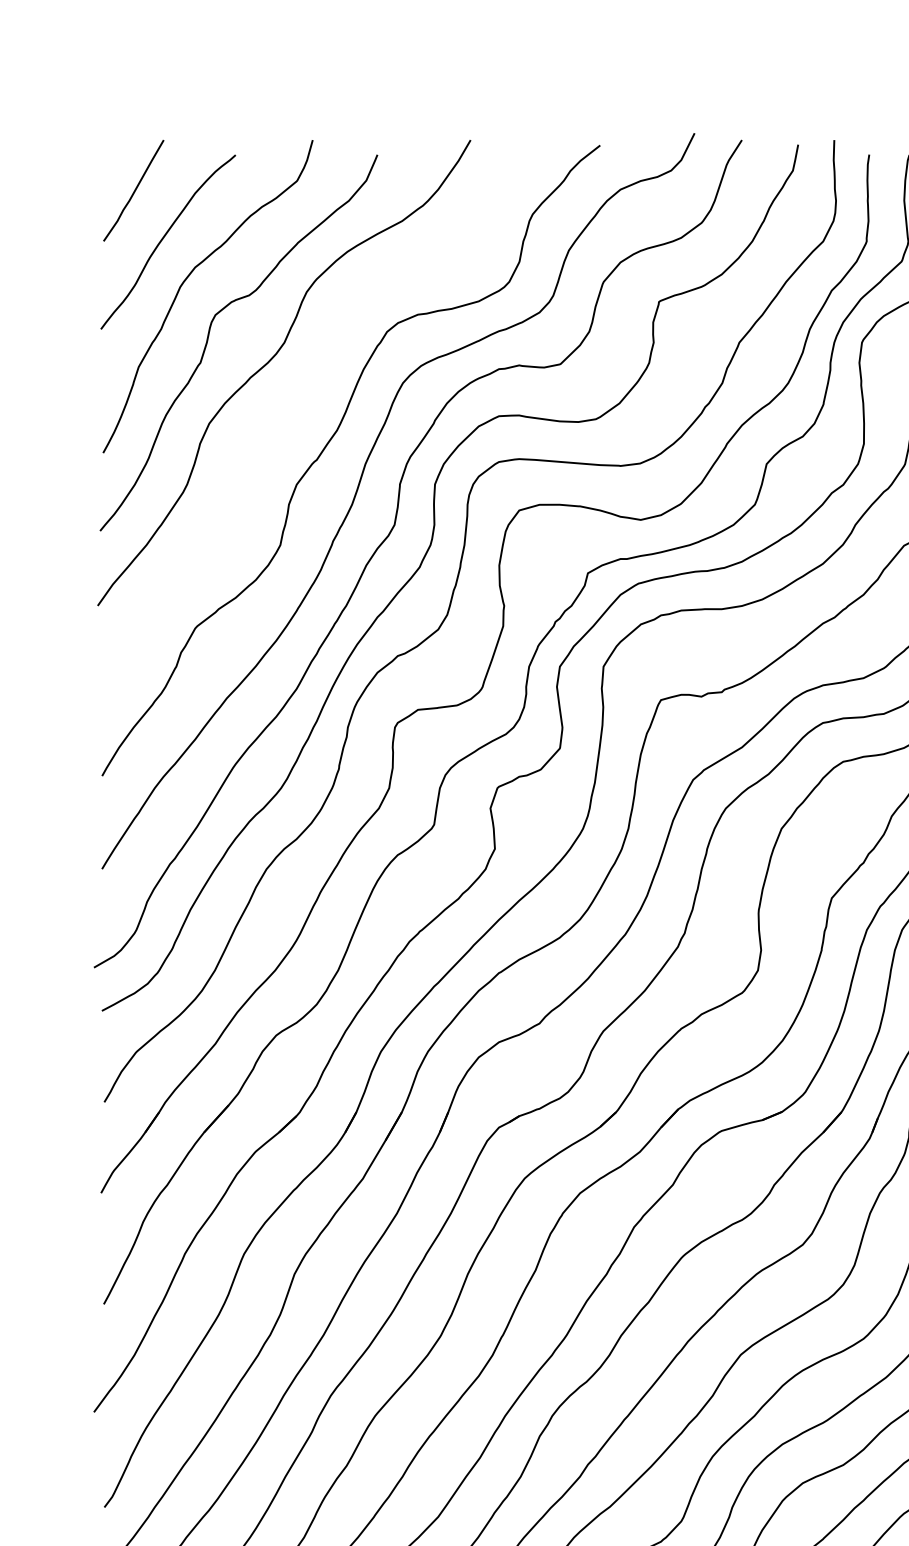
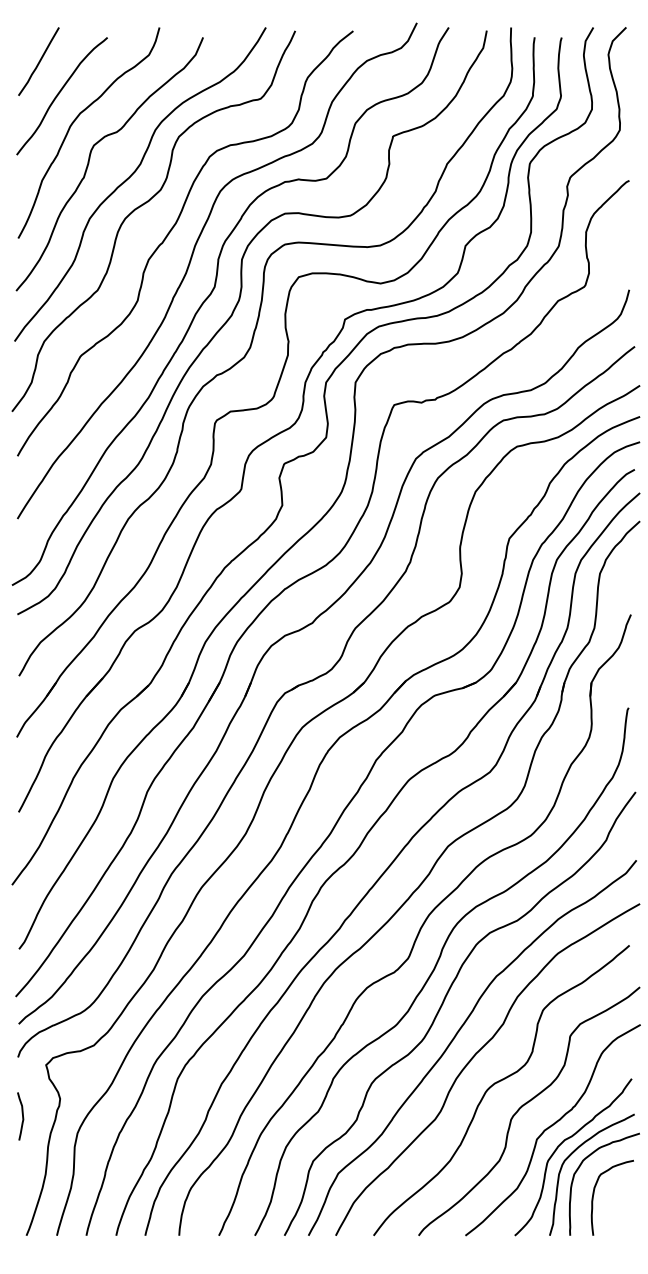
curve: (291, 402) -> (145, 204), added

